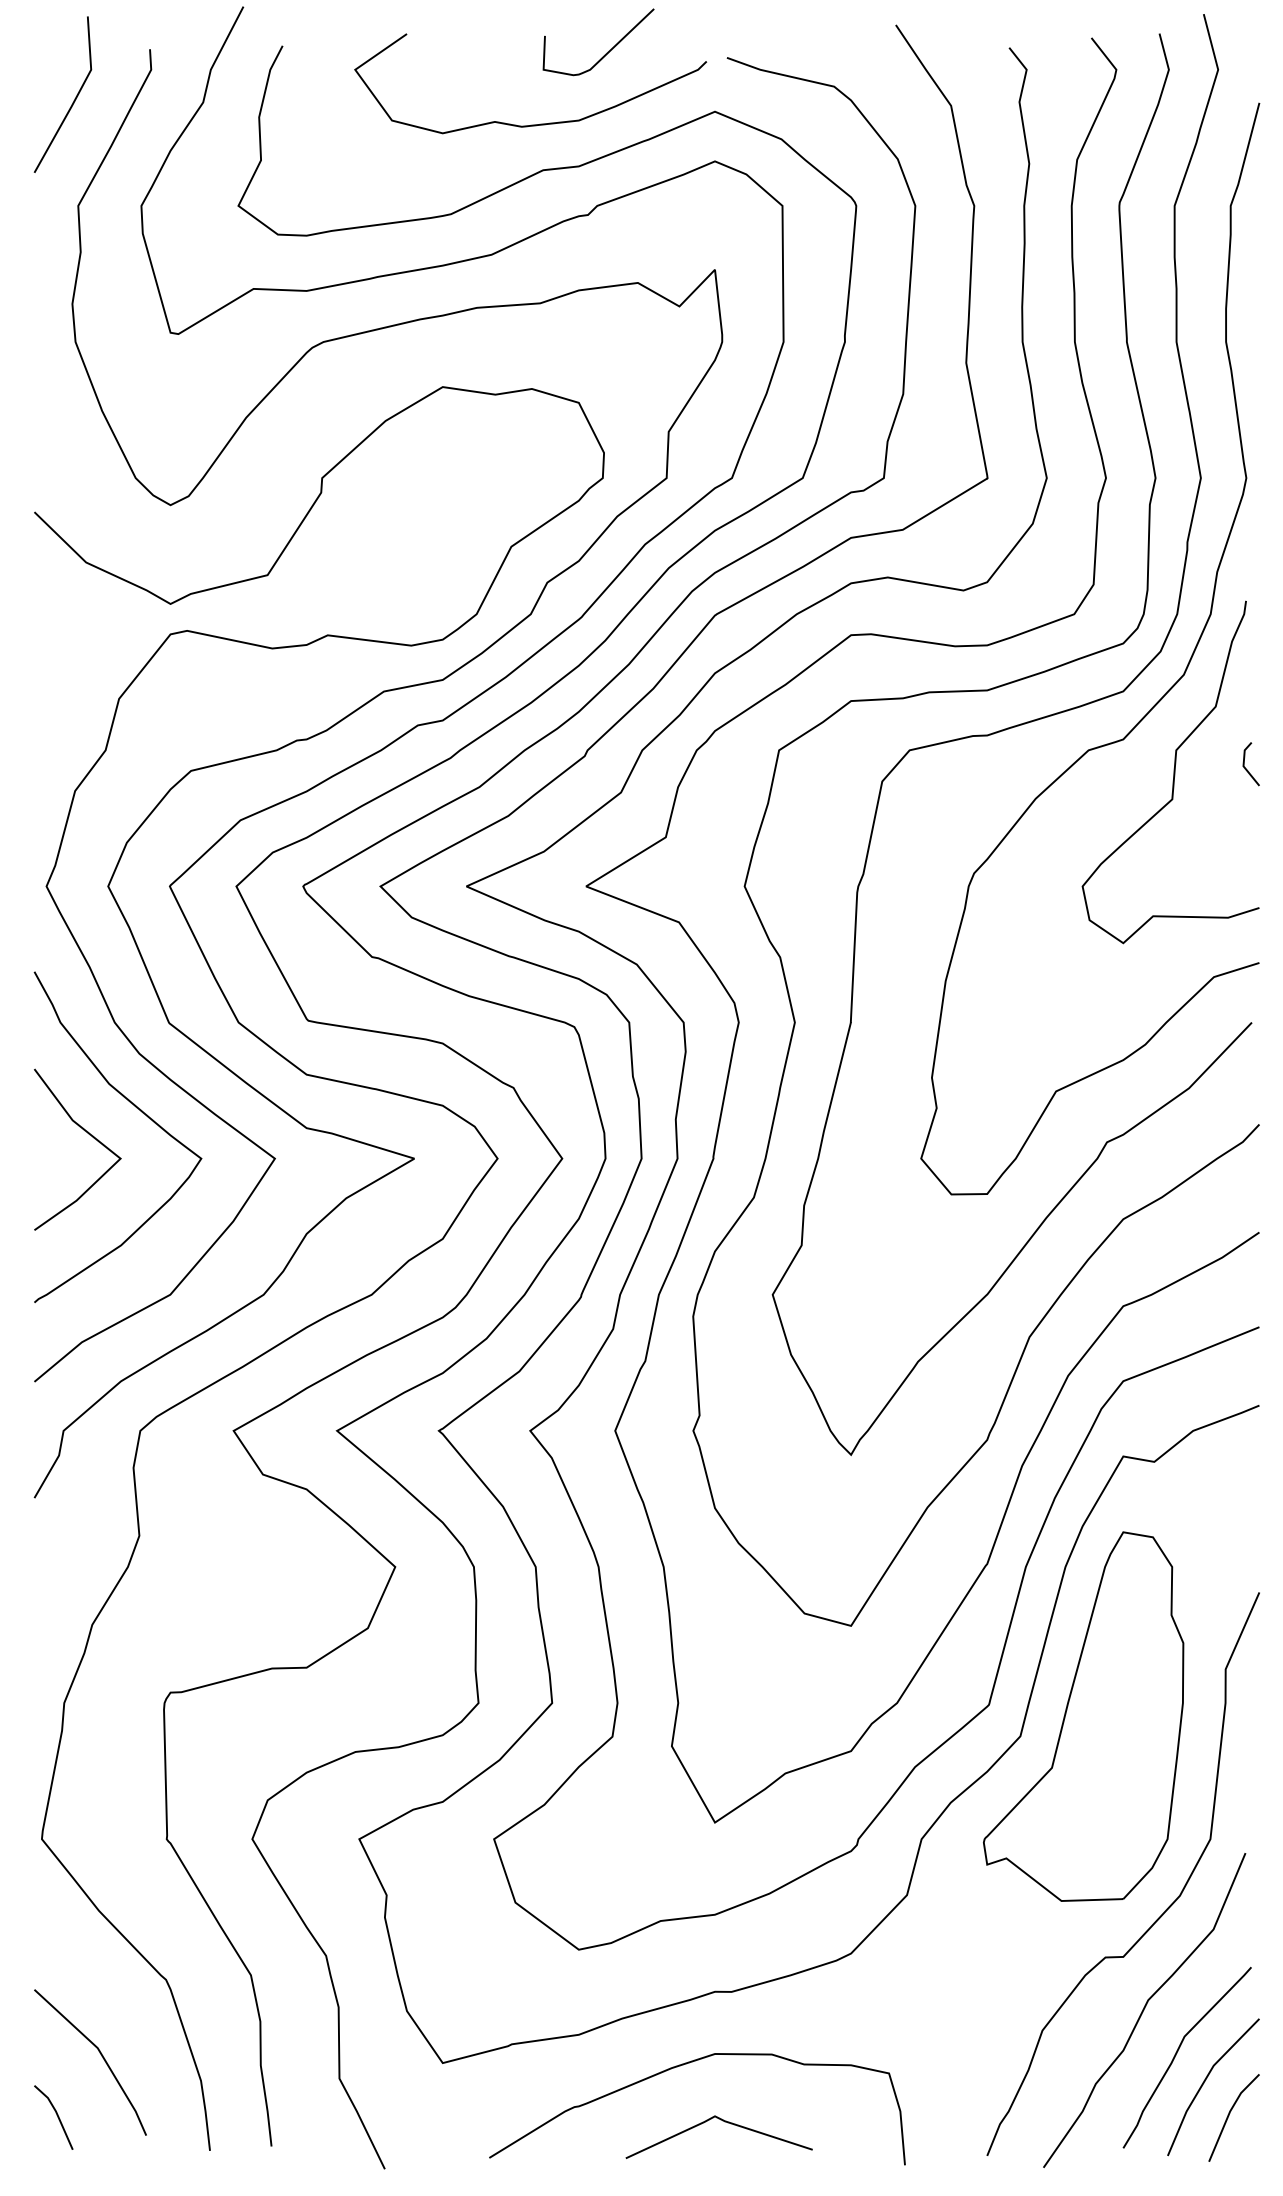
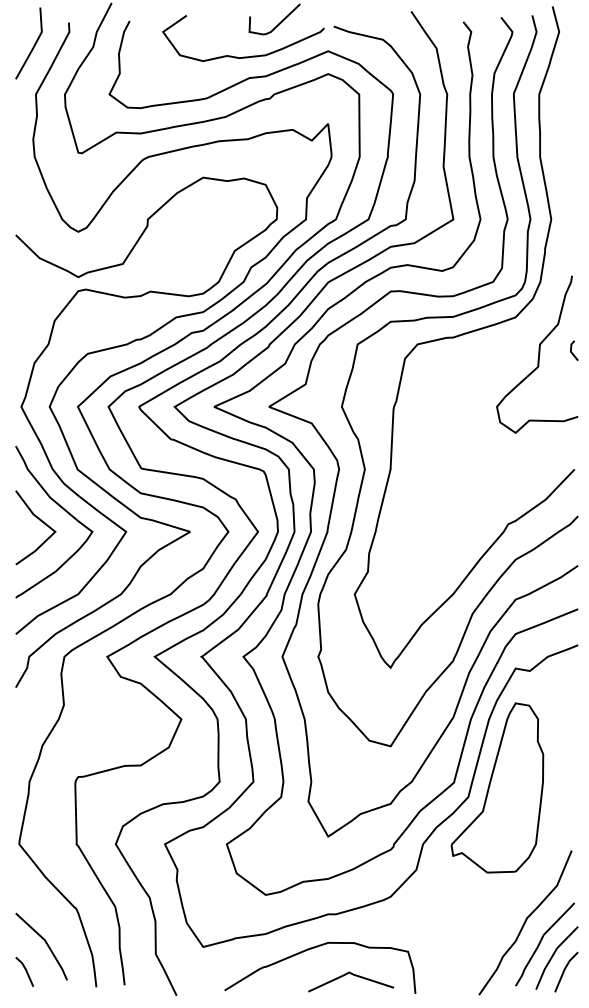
curve: (1149, 709) -> (527, 325), removed
curve: (1162, 1911) -> (533, 877), removed
line: (722, 2122) -> (352, 975), moved

